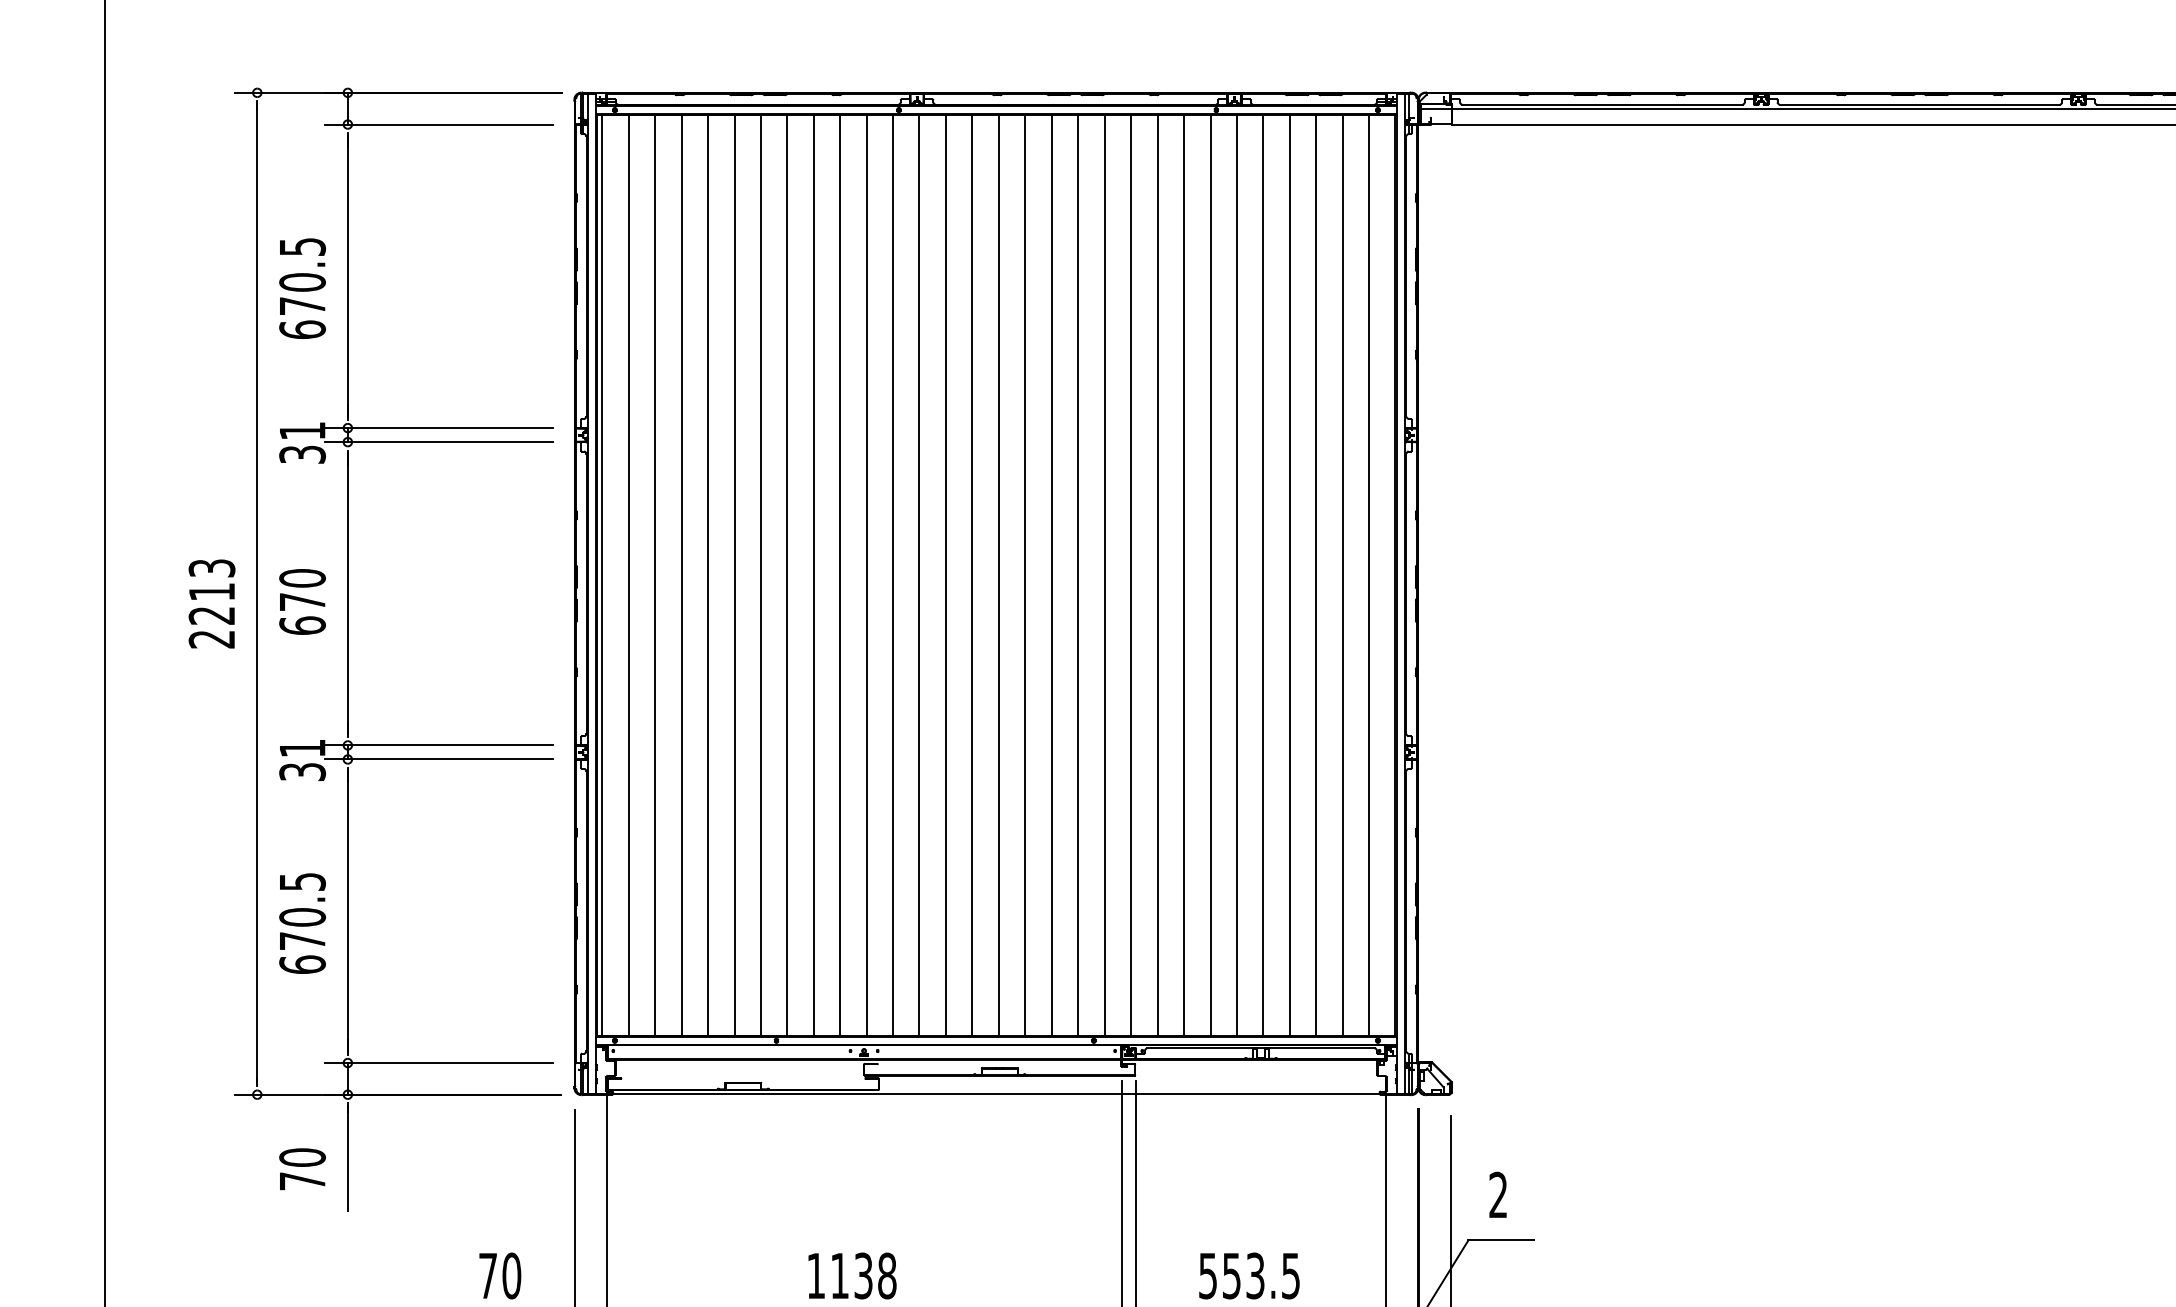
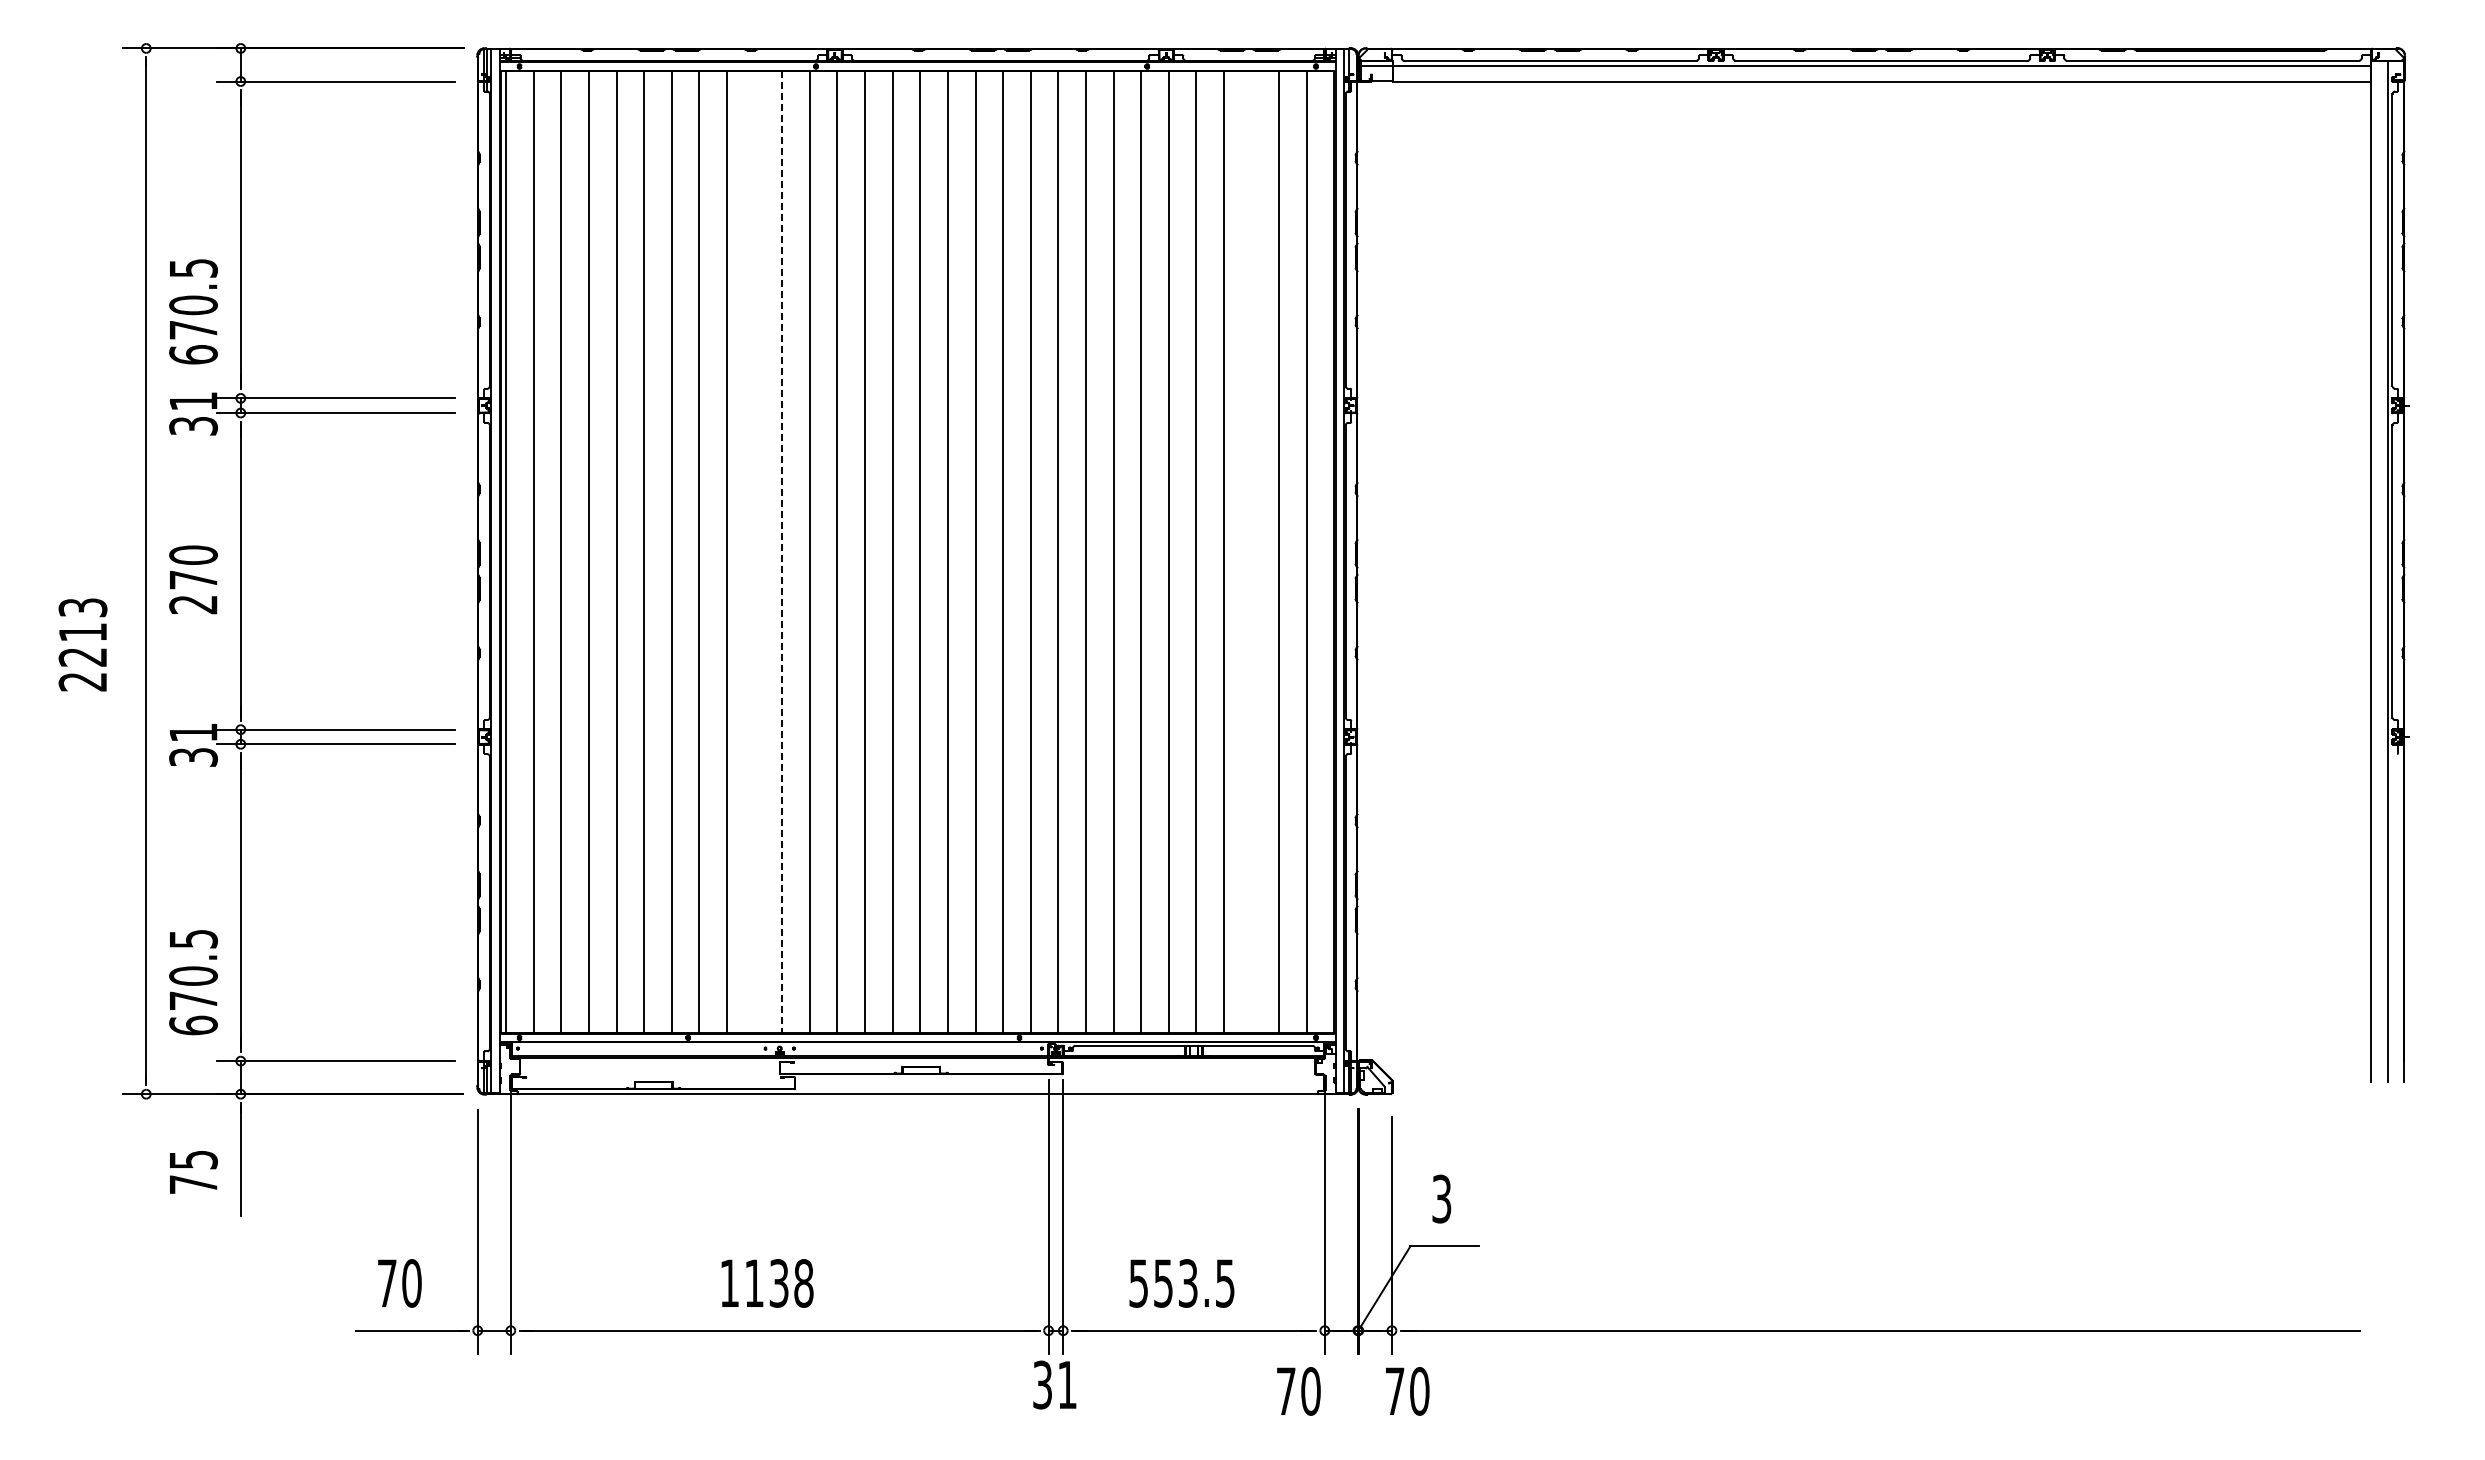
text: (302, 288) -> (193, 311), moved
line: (839, 574) -> (754, 551), removed
line: (1316, 574) -> (1251, 551), removed
line: (866, 575) -> (782, 552), solid -> dashed
text: (211, 603) -> (82, 644), moved
text: (302, 625) -> (193, 604), 670 -> 270
text: (302, 923) -> (193, 982), moved
text: (302, 1157) -> (193, 1159), 70 -> 75
text: (1498, 1195) -> (1441, 1199), 2 -> 3

